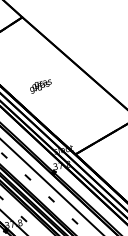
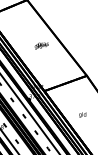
text: (40, 85) -> (41, 45), moved

